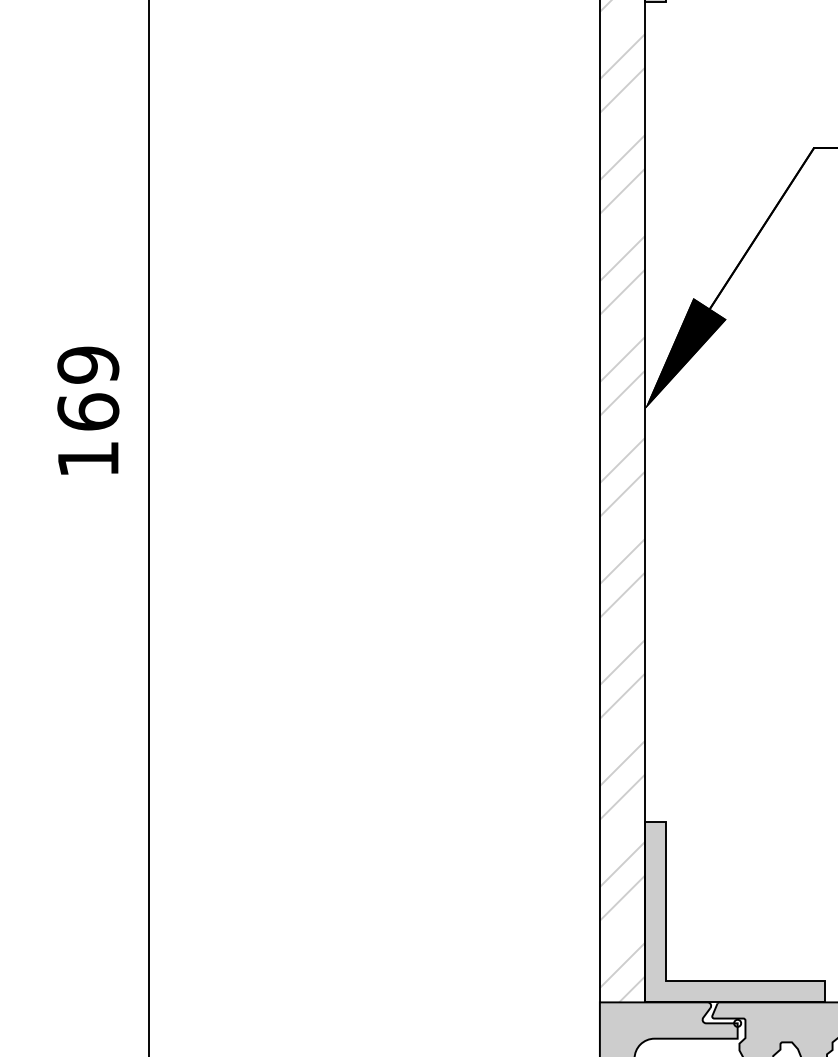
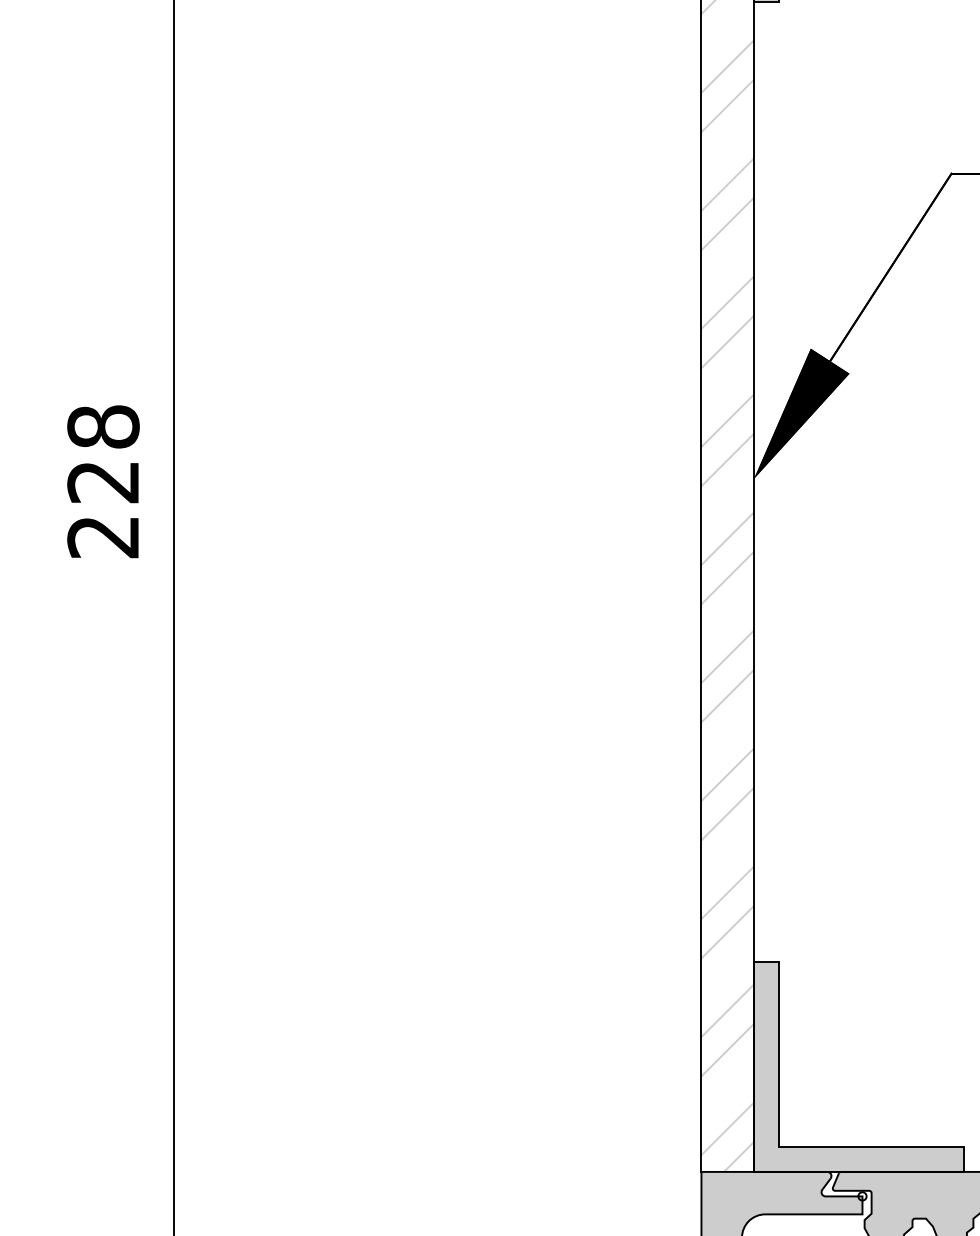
text: (88, 411) -> (103, 481), 169 -> 228

